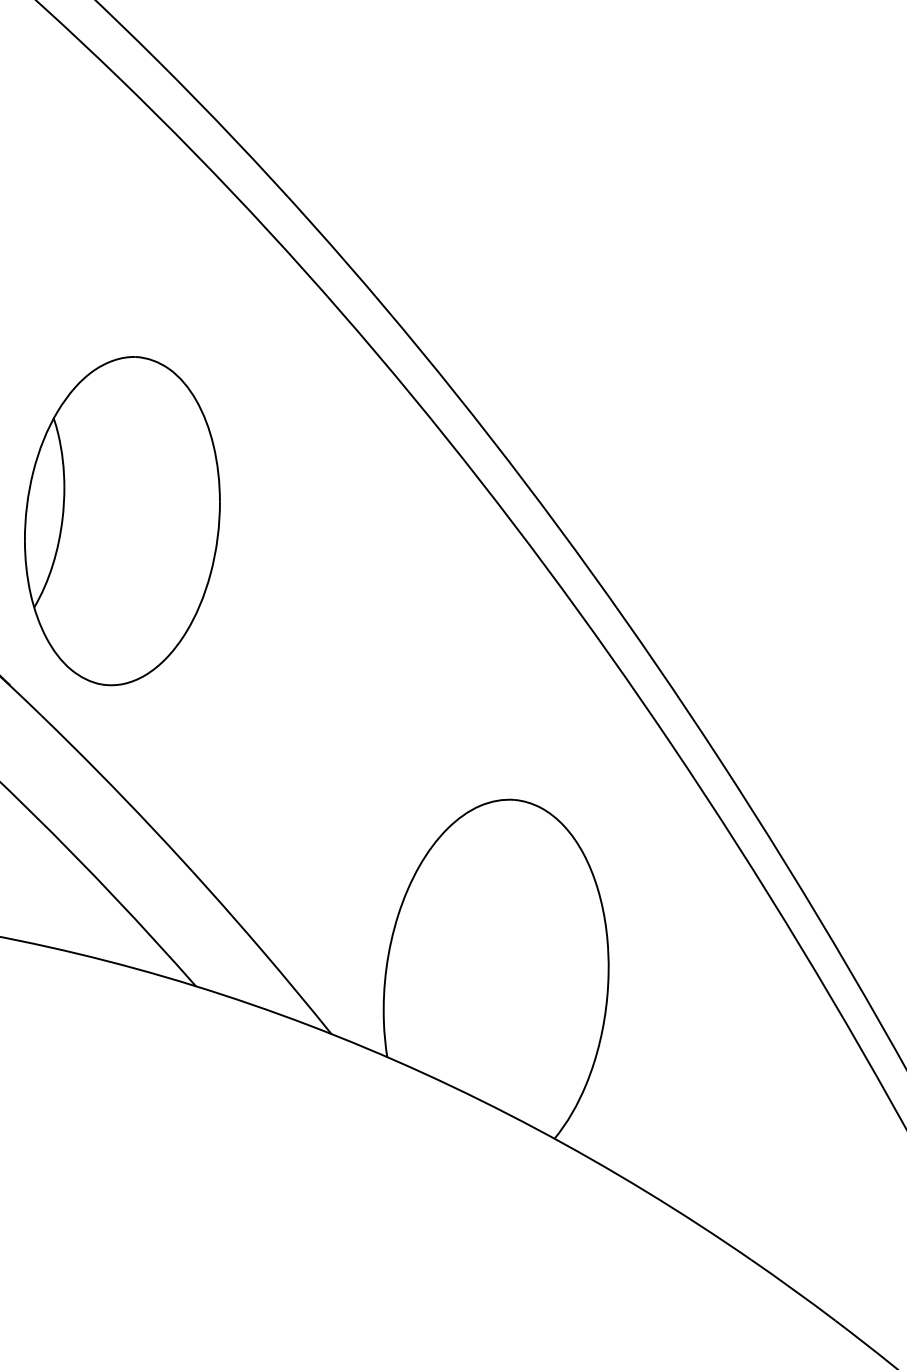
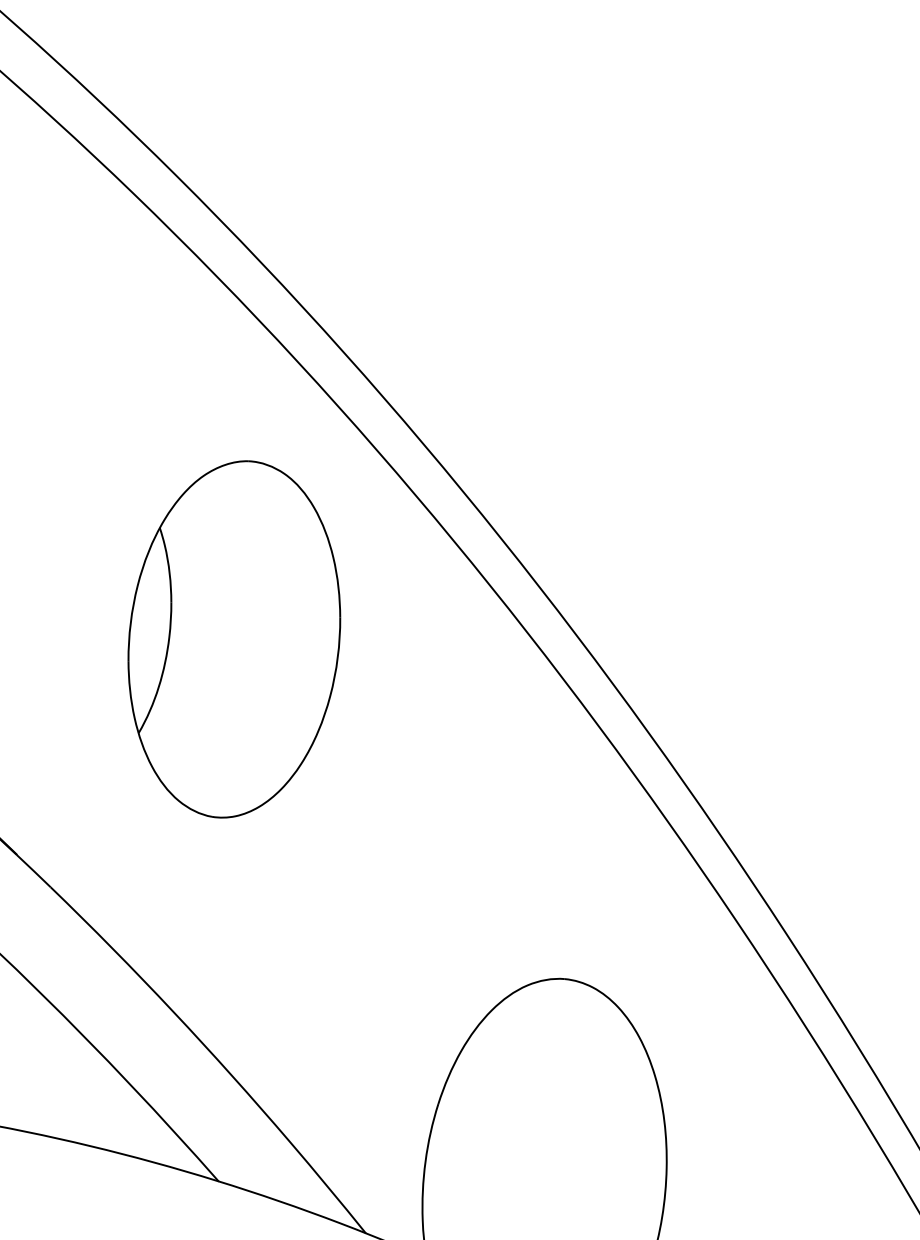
part: (122, 521) -> (234, 639), moved

